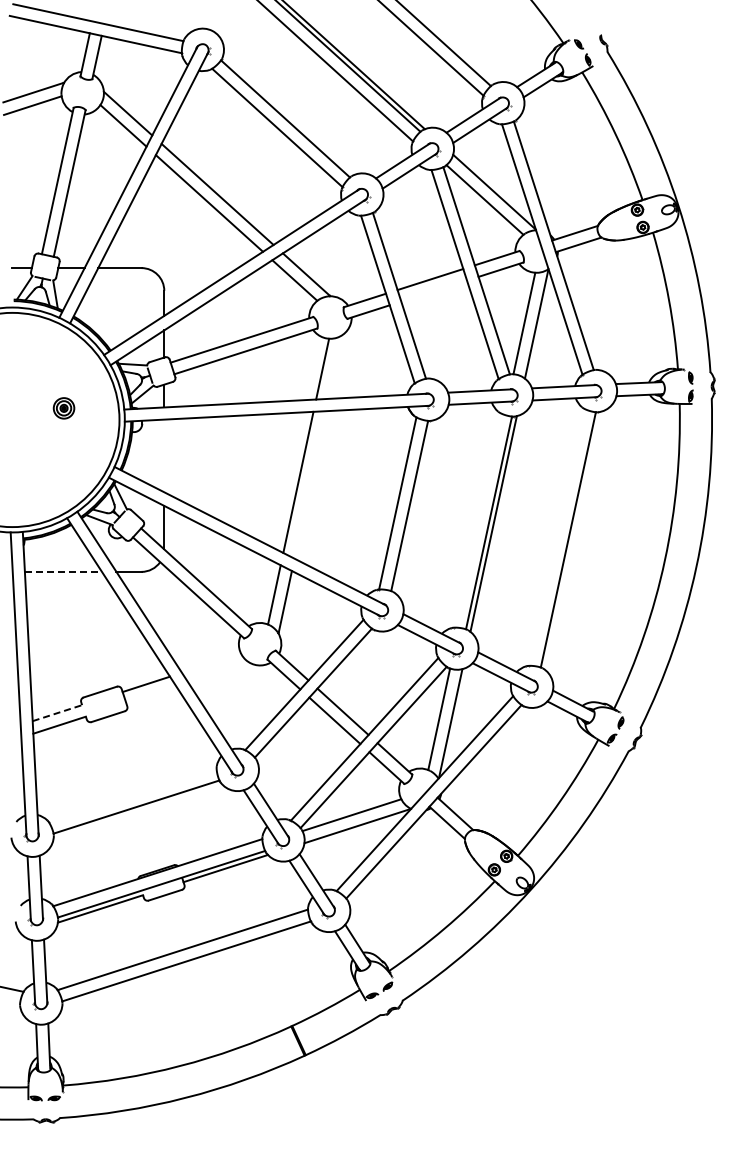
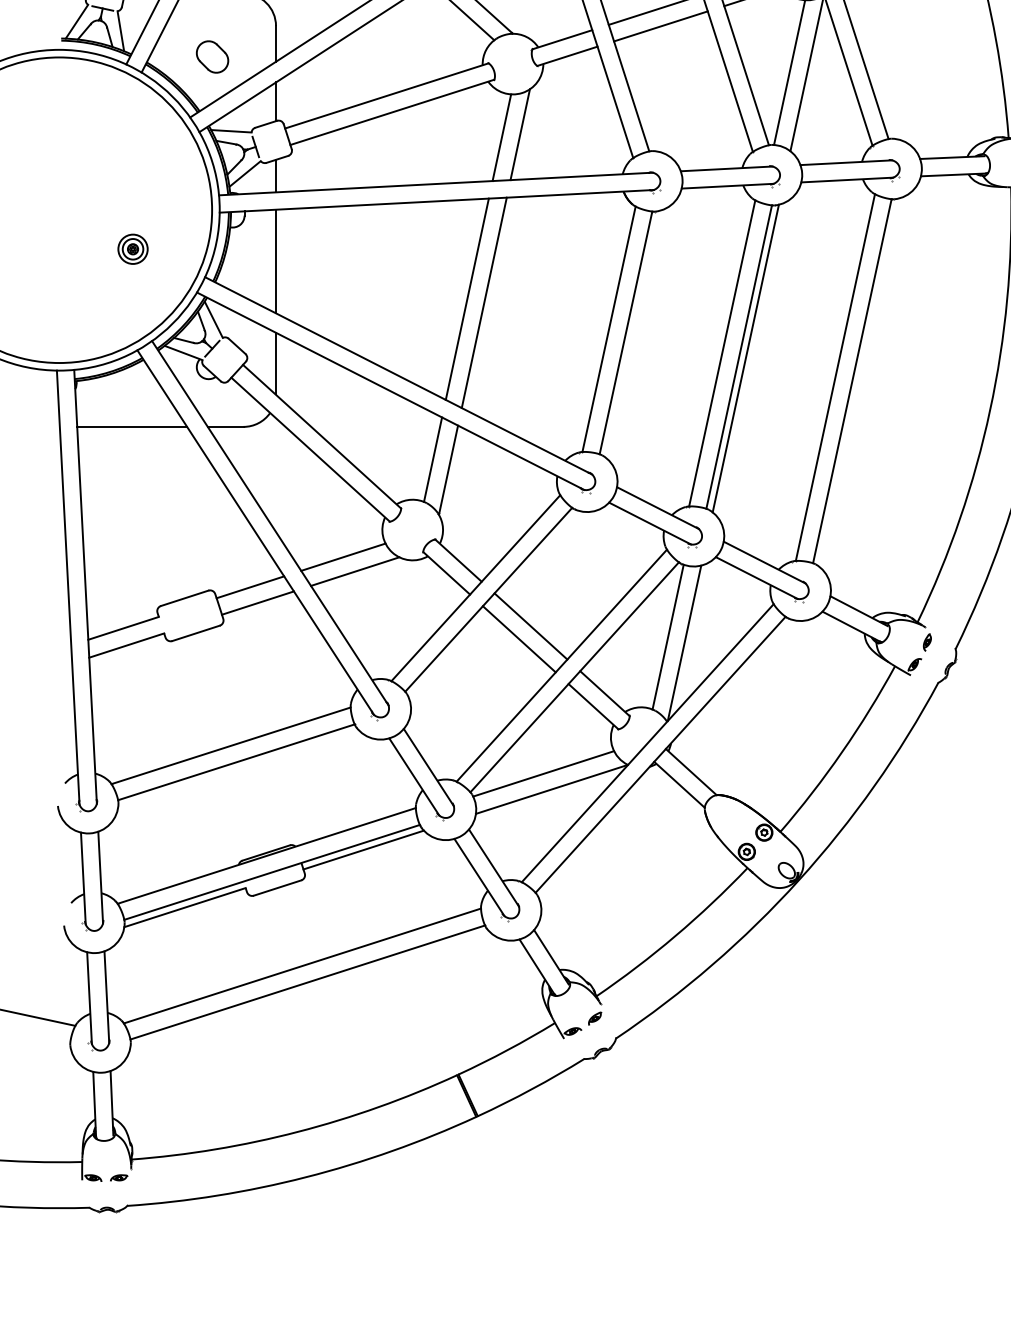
line: (434, 290) -> (661, 25), added
part: (119, 312) -> (212, 56), added
line: (335, 366) -> (520, 133), added
part: (63, 408) -> (132, 249), moved
line: (164, 455) -> (276, 260), added
line: (310, 484) -> (484, 302), added
line: (476, 520) -> (721, 353), added
line: (556, 536) -> (835, 376), added
line: (63, 571) -> (132, 426), dashed -> solid
line: (211, 662) -> (343, 556), added
line: (219, 673) -> (354, 571), added
line: (151, 695) -> (257, 603), added
line: (57, 713) -> (123, 628), dashed -> solid
line: (132, 795) -> (230, 745), added

